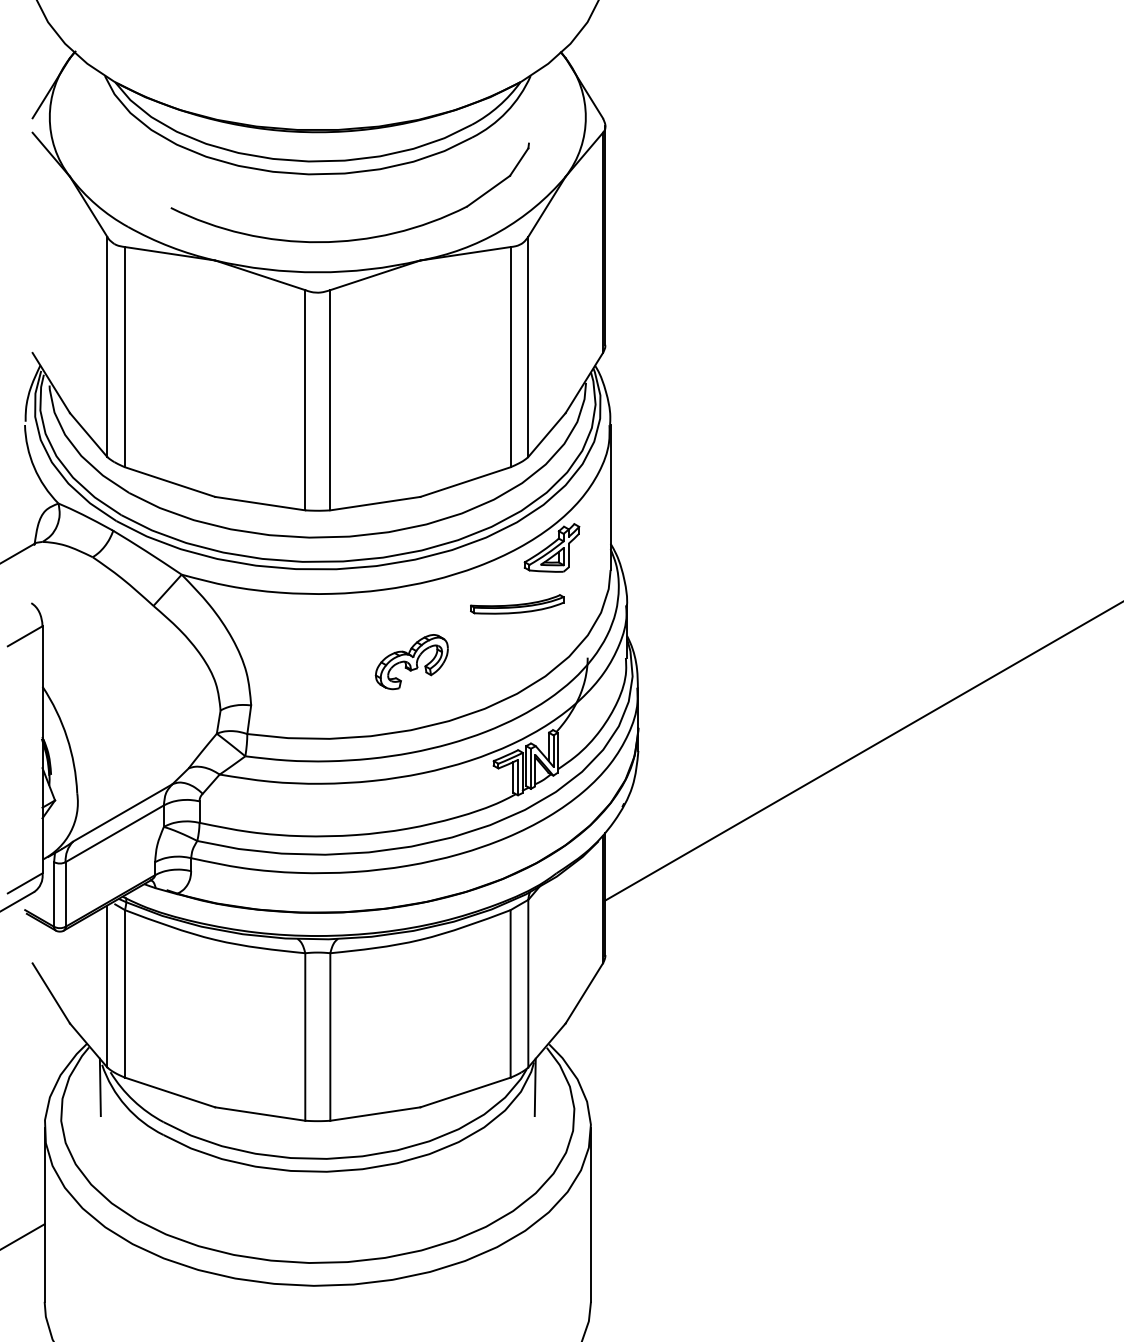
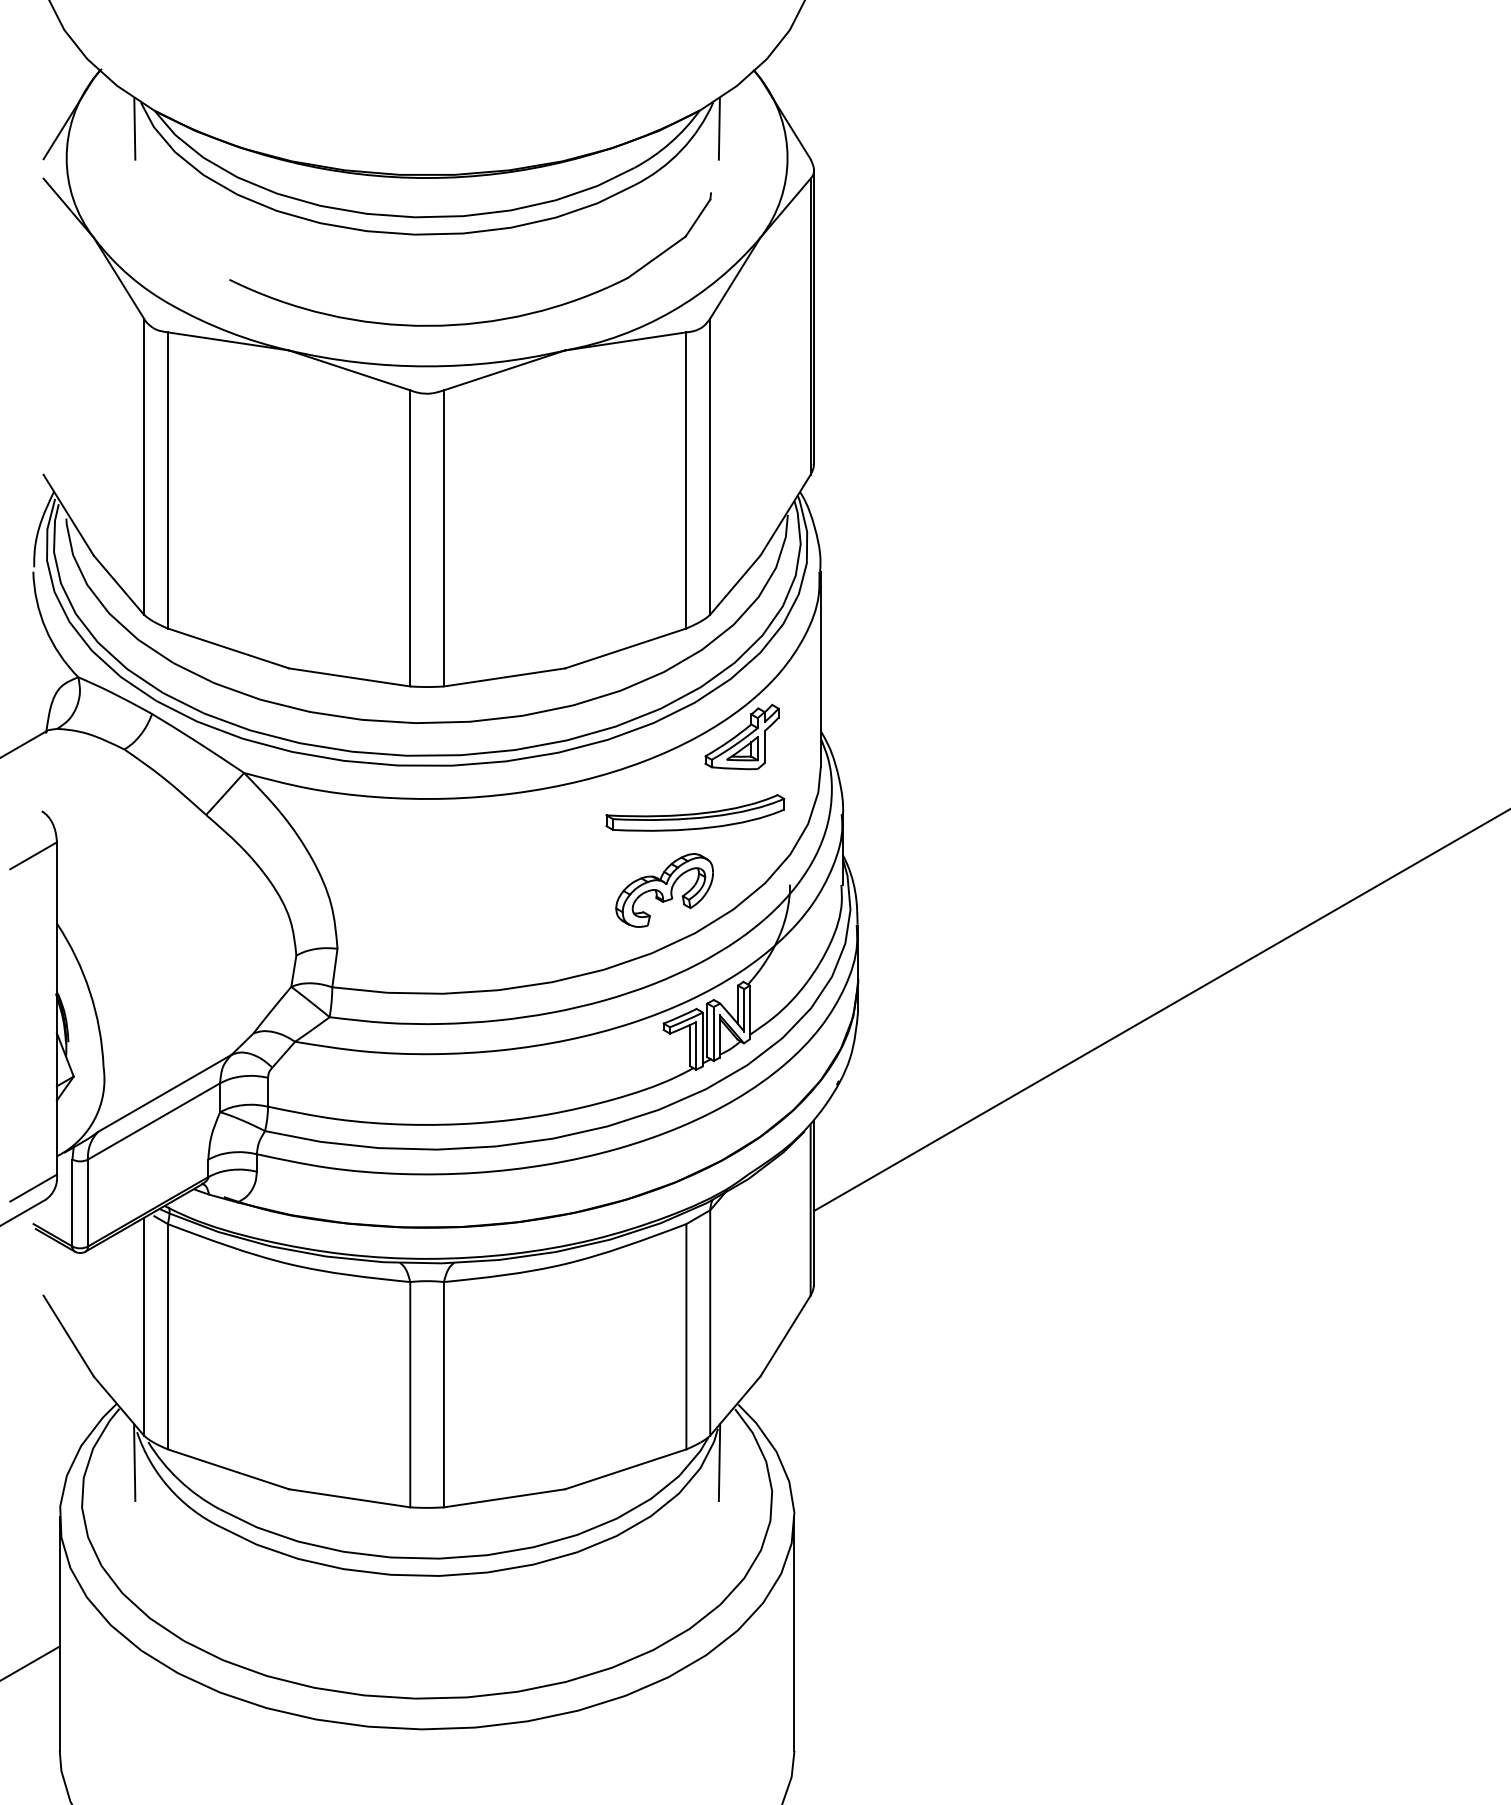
line: (100, 95) -> (134, 128), added
line: (534, 95) -> (718, 128), added
part: (517, 604) -> (695, 812), size x1.43
part: (411, 662) -> (664, 890), moved

